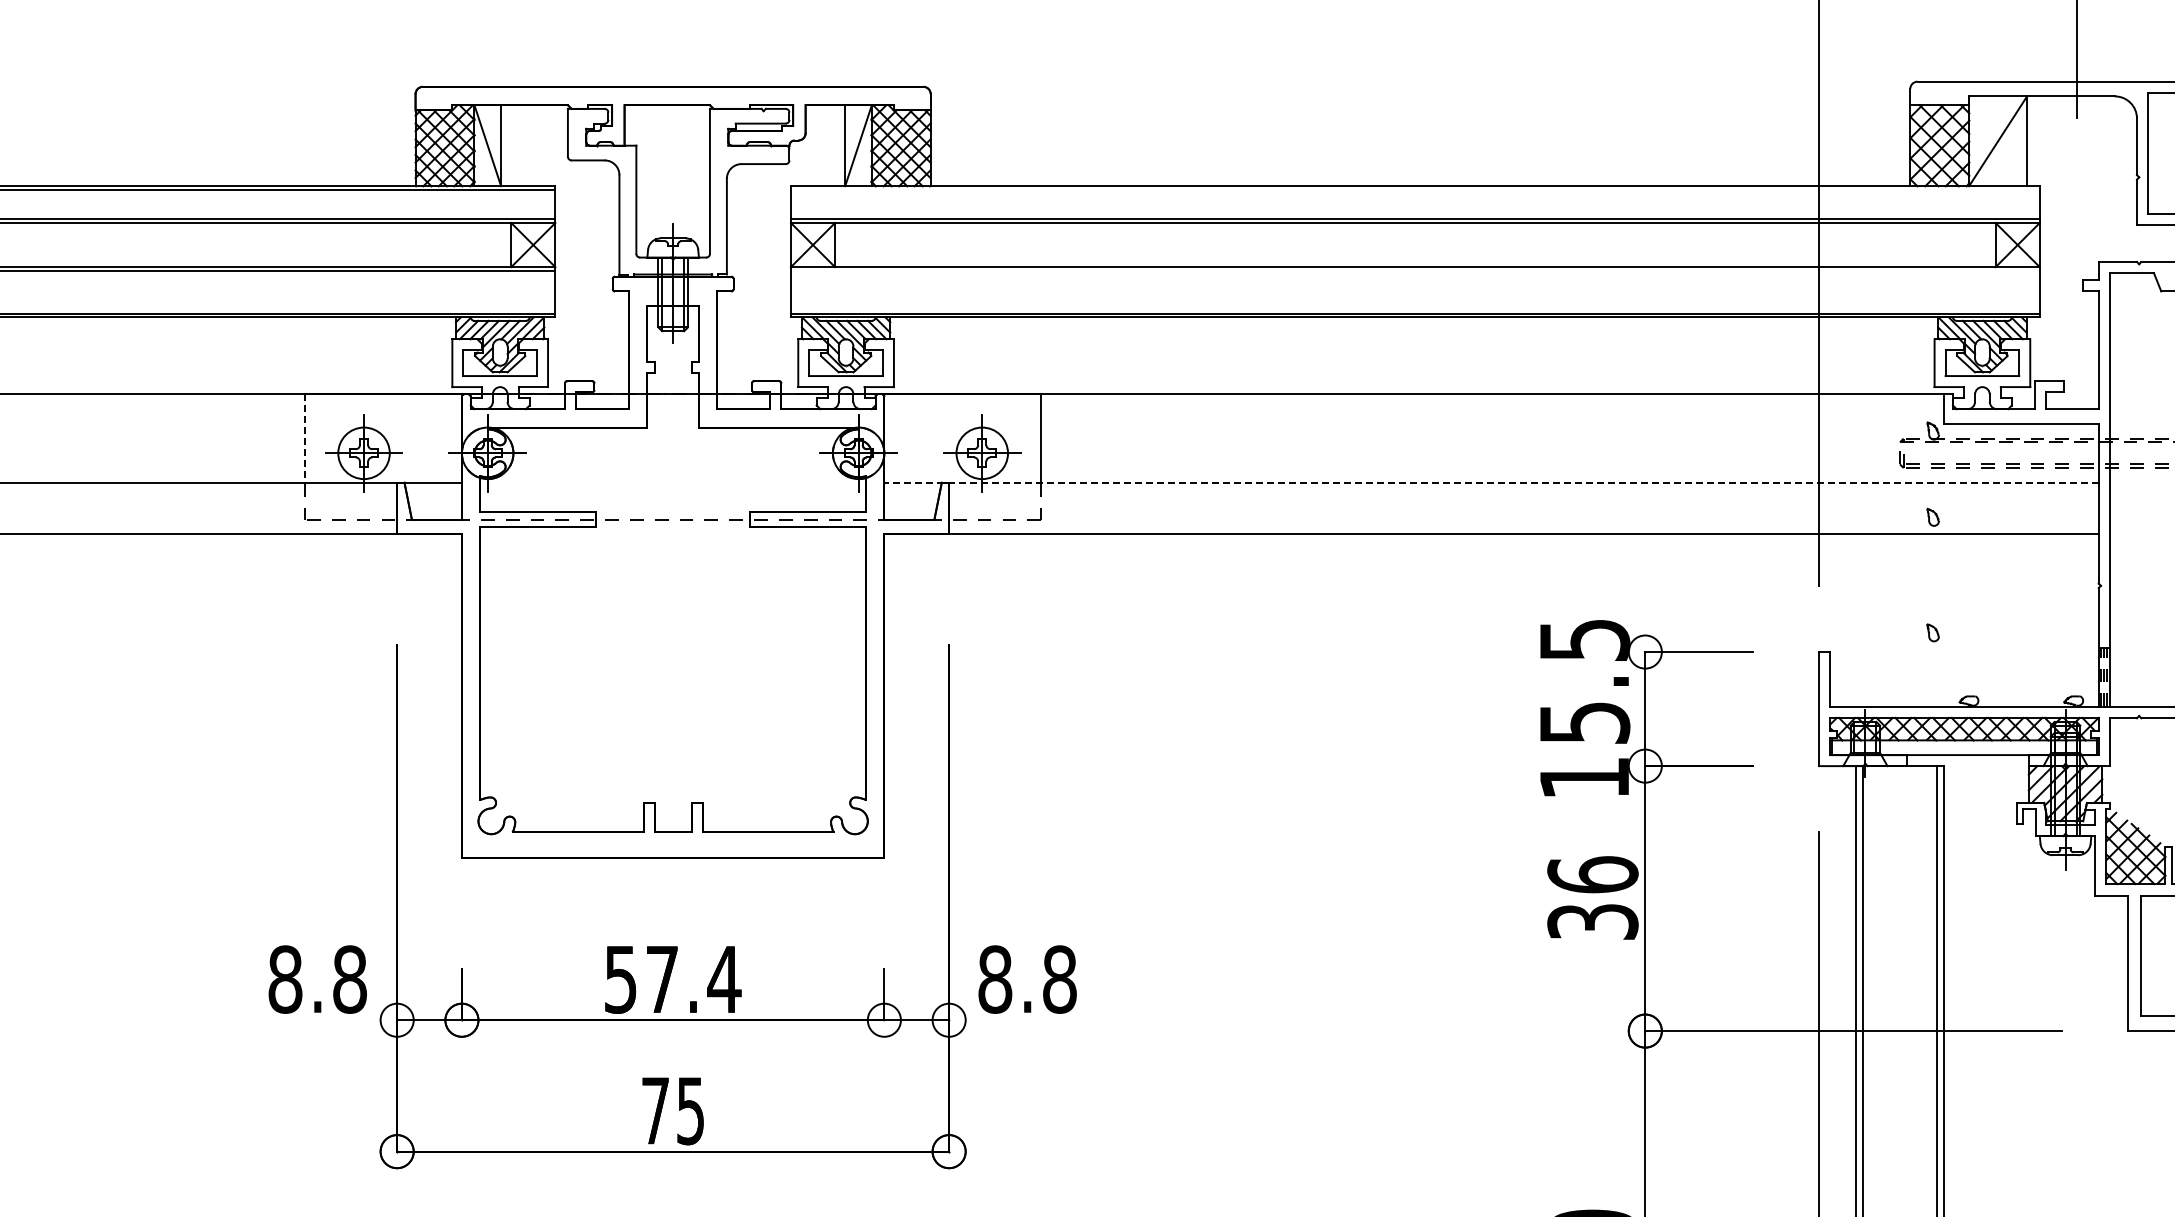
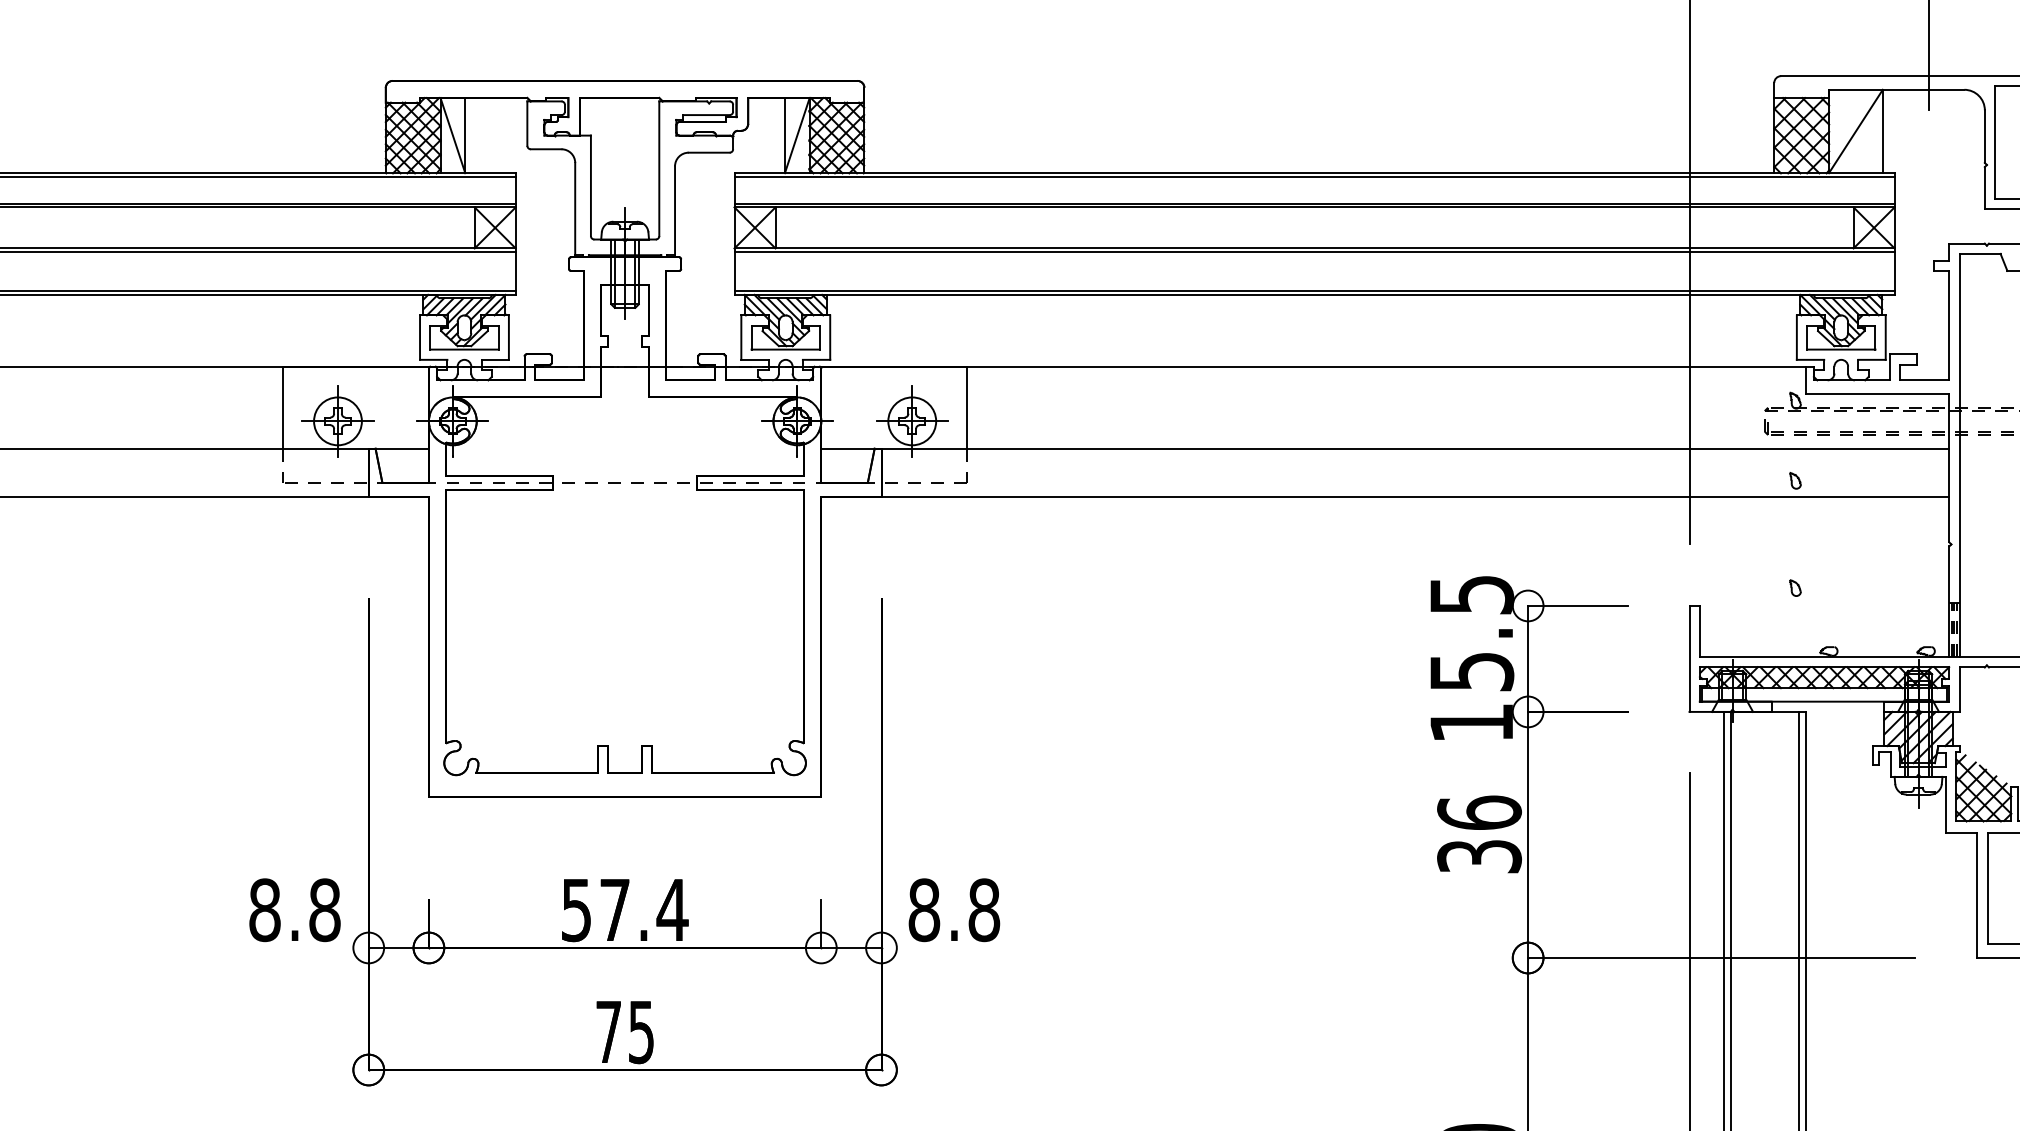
line: (1414, 189) -> (1313, 176), added
line: (1414, 270) -> (1313, 251), added
line: (305, 439) -> (283, 408), dashed -> solid
line: (1491, 482) -> (1385, 448), dashed -> solid

